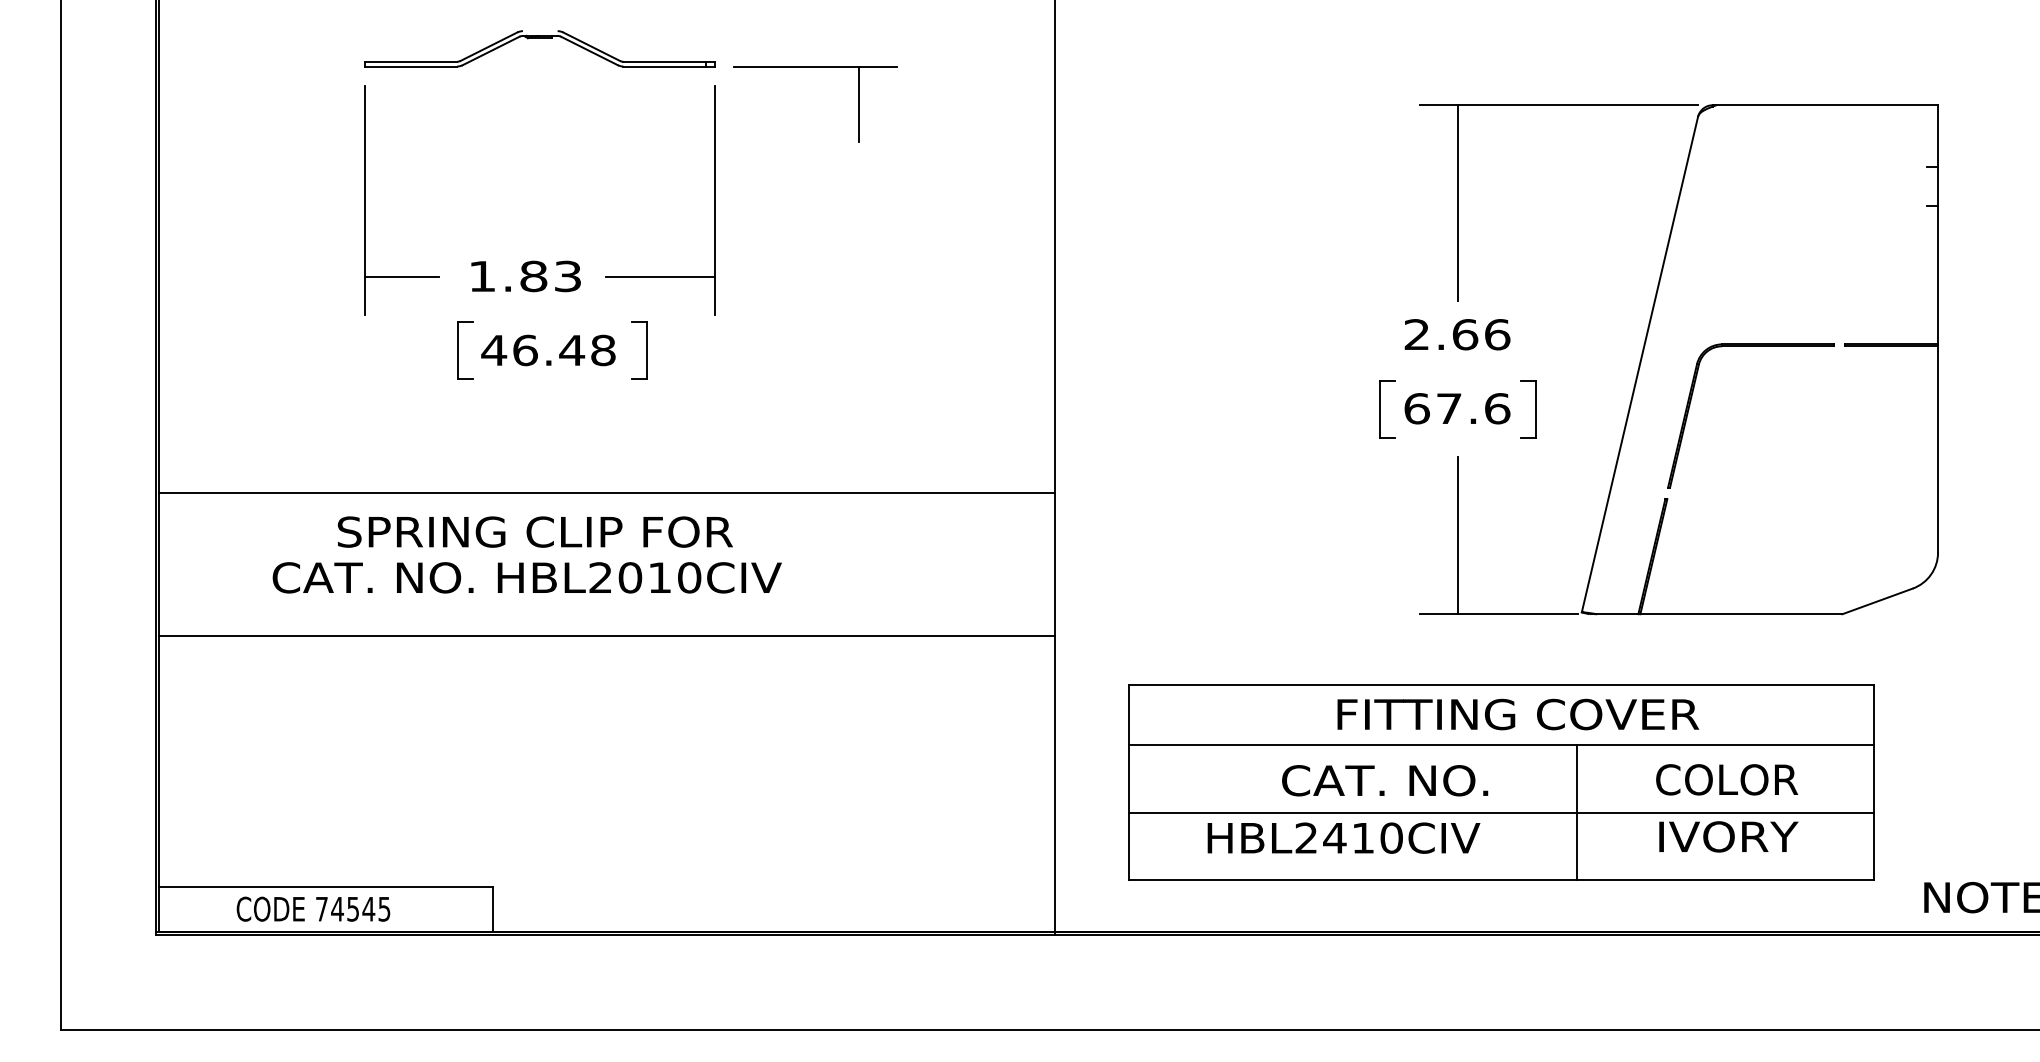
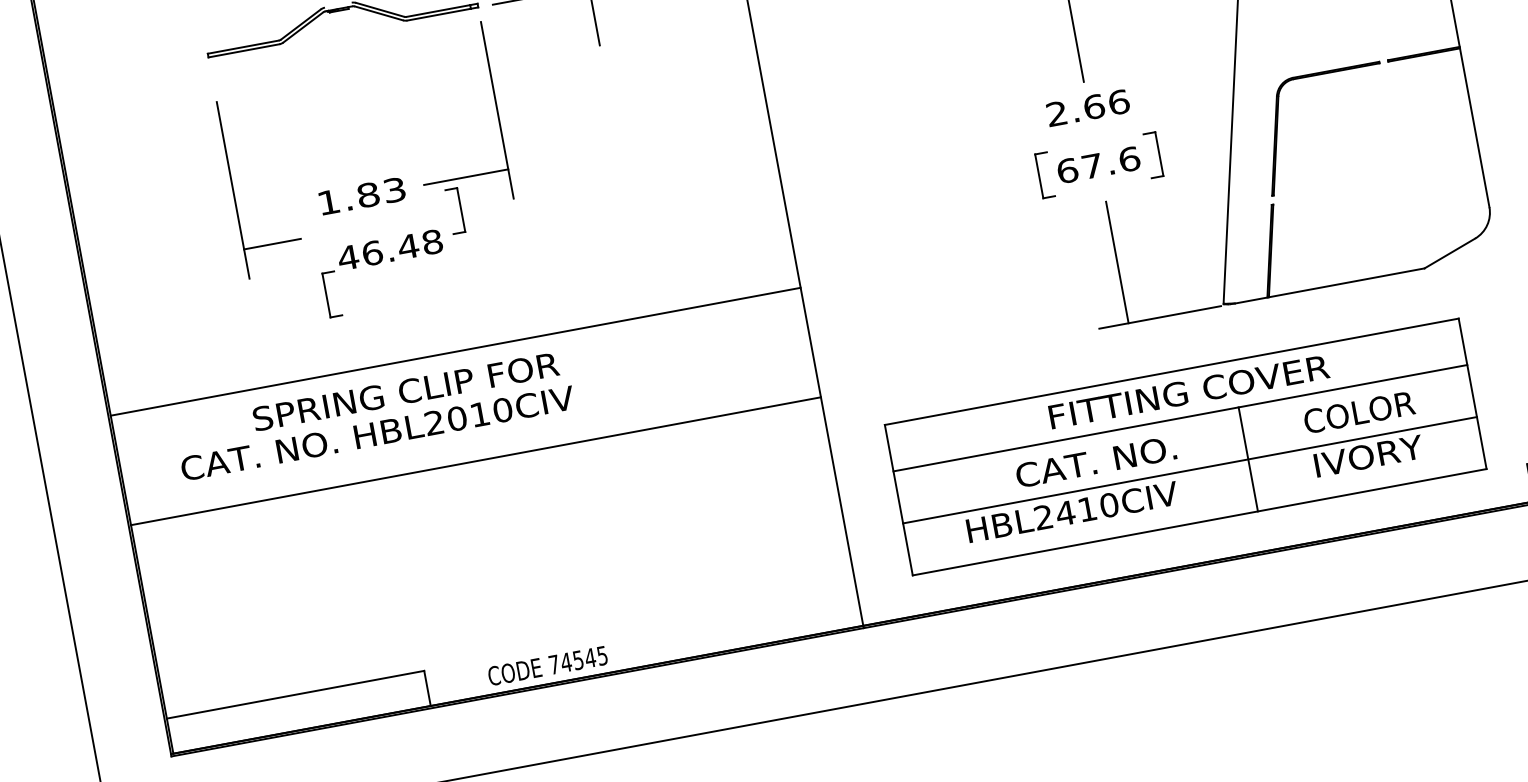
part: (365, 200) -> (233, 190), moved
part: (458, 350) -> (326, 295), moved
part: (646, 350) -> (460, 209), moved
text: (526, 577) -> (377, 433), moved
text: (313, 908) -> (547, 665), moved

